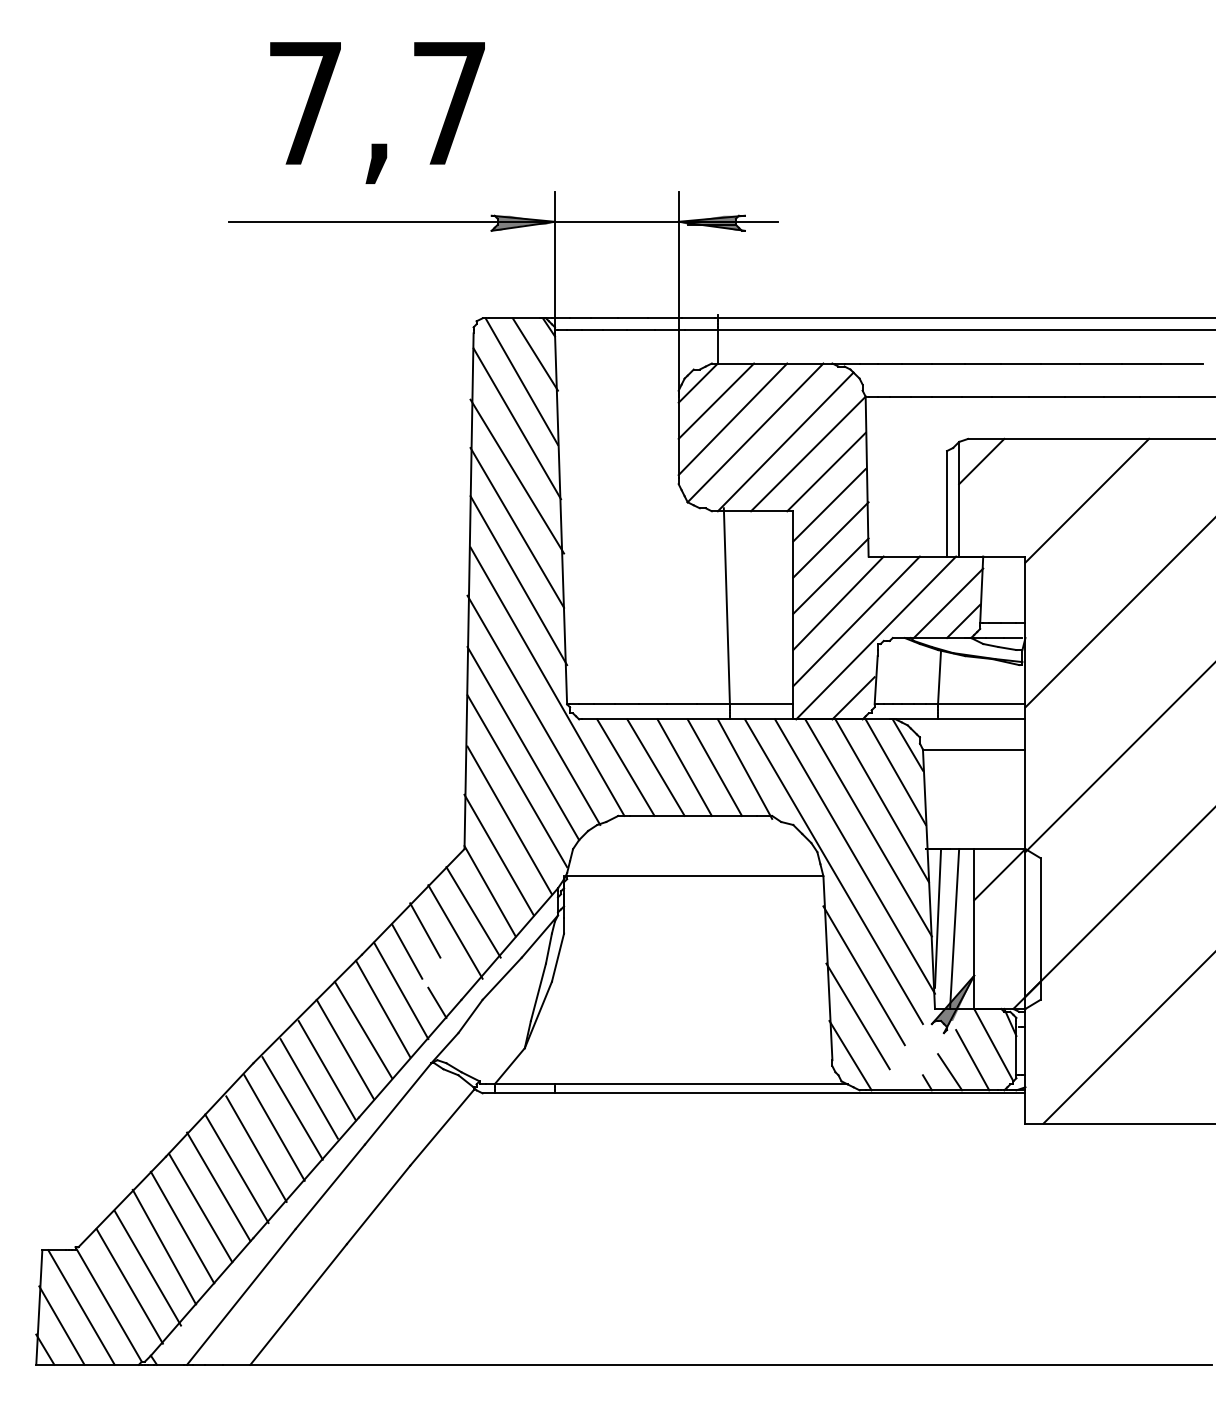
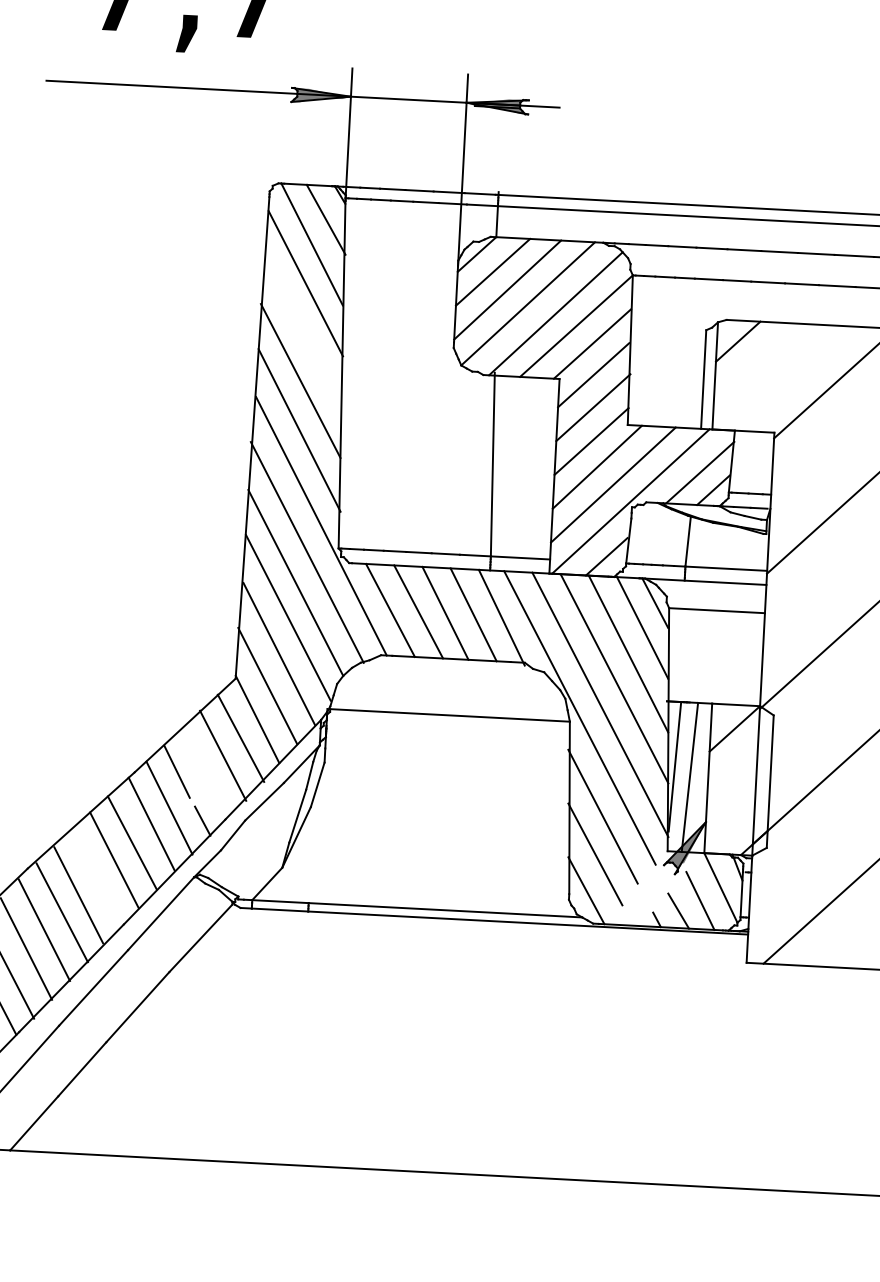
line: (517, 476) -> (303, 332), removed
line: (425, 930) -> (195, 752), removed
line: (326, 1070) -> (95, 878), removed

